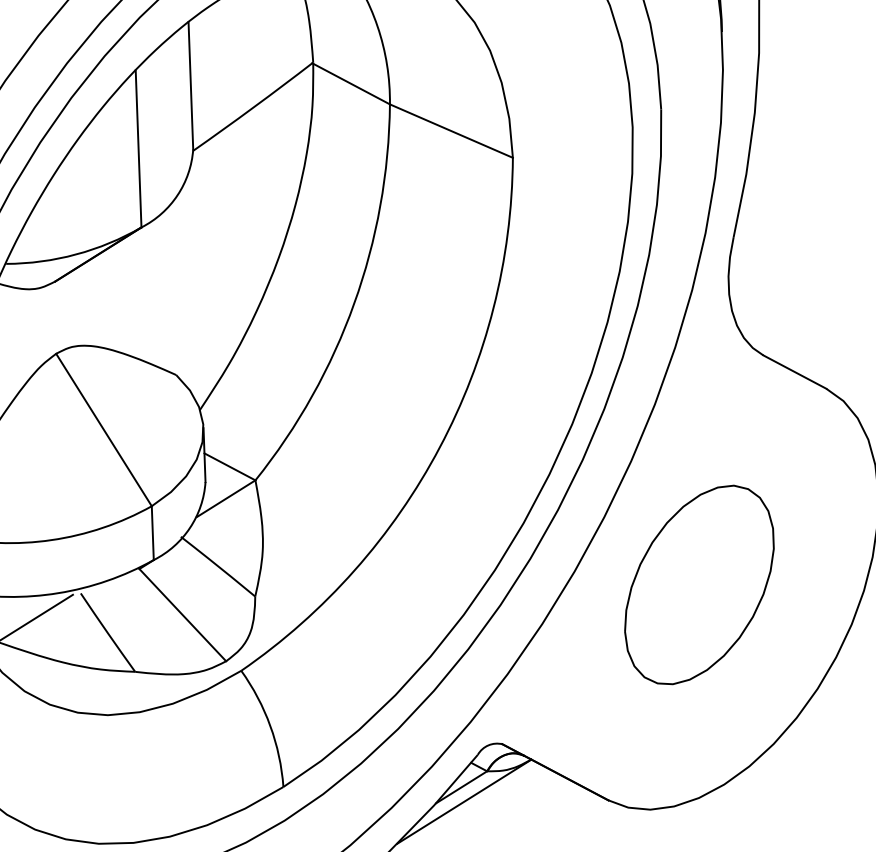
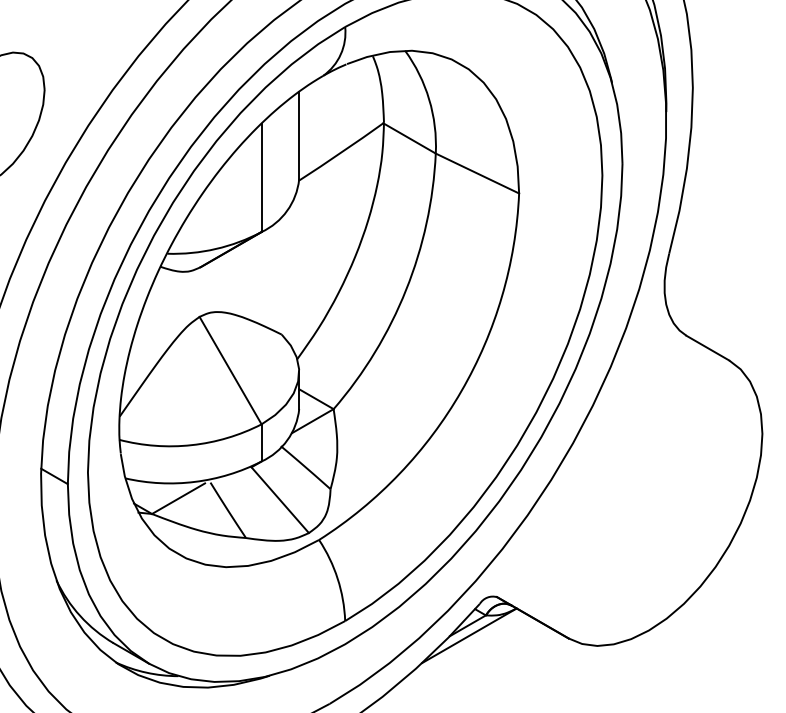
part: (698, 585) -> (636, 492), removed

